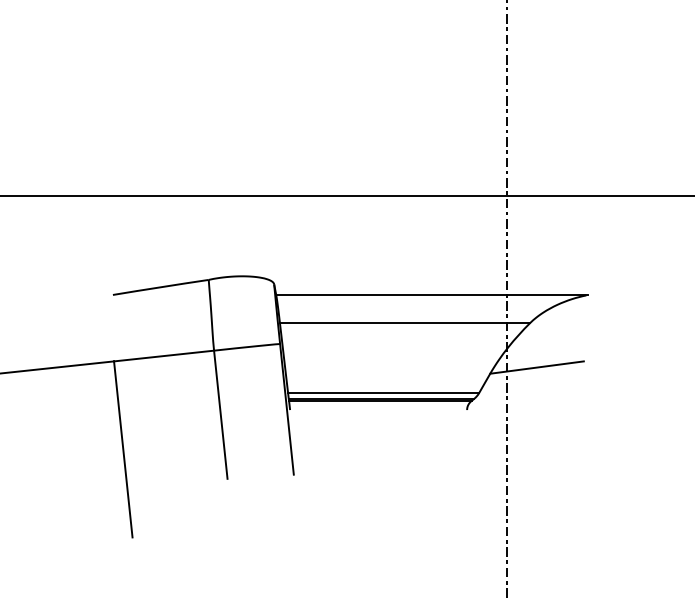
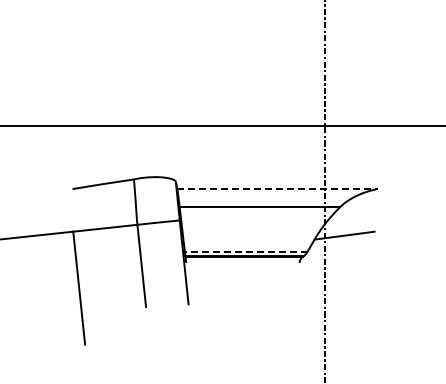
line: (432, 295) -> (277, 189), solid -> dashed
line: (382, 392) -> (245, 251), solid -> dashed

